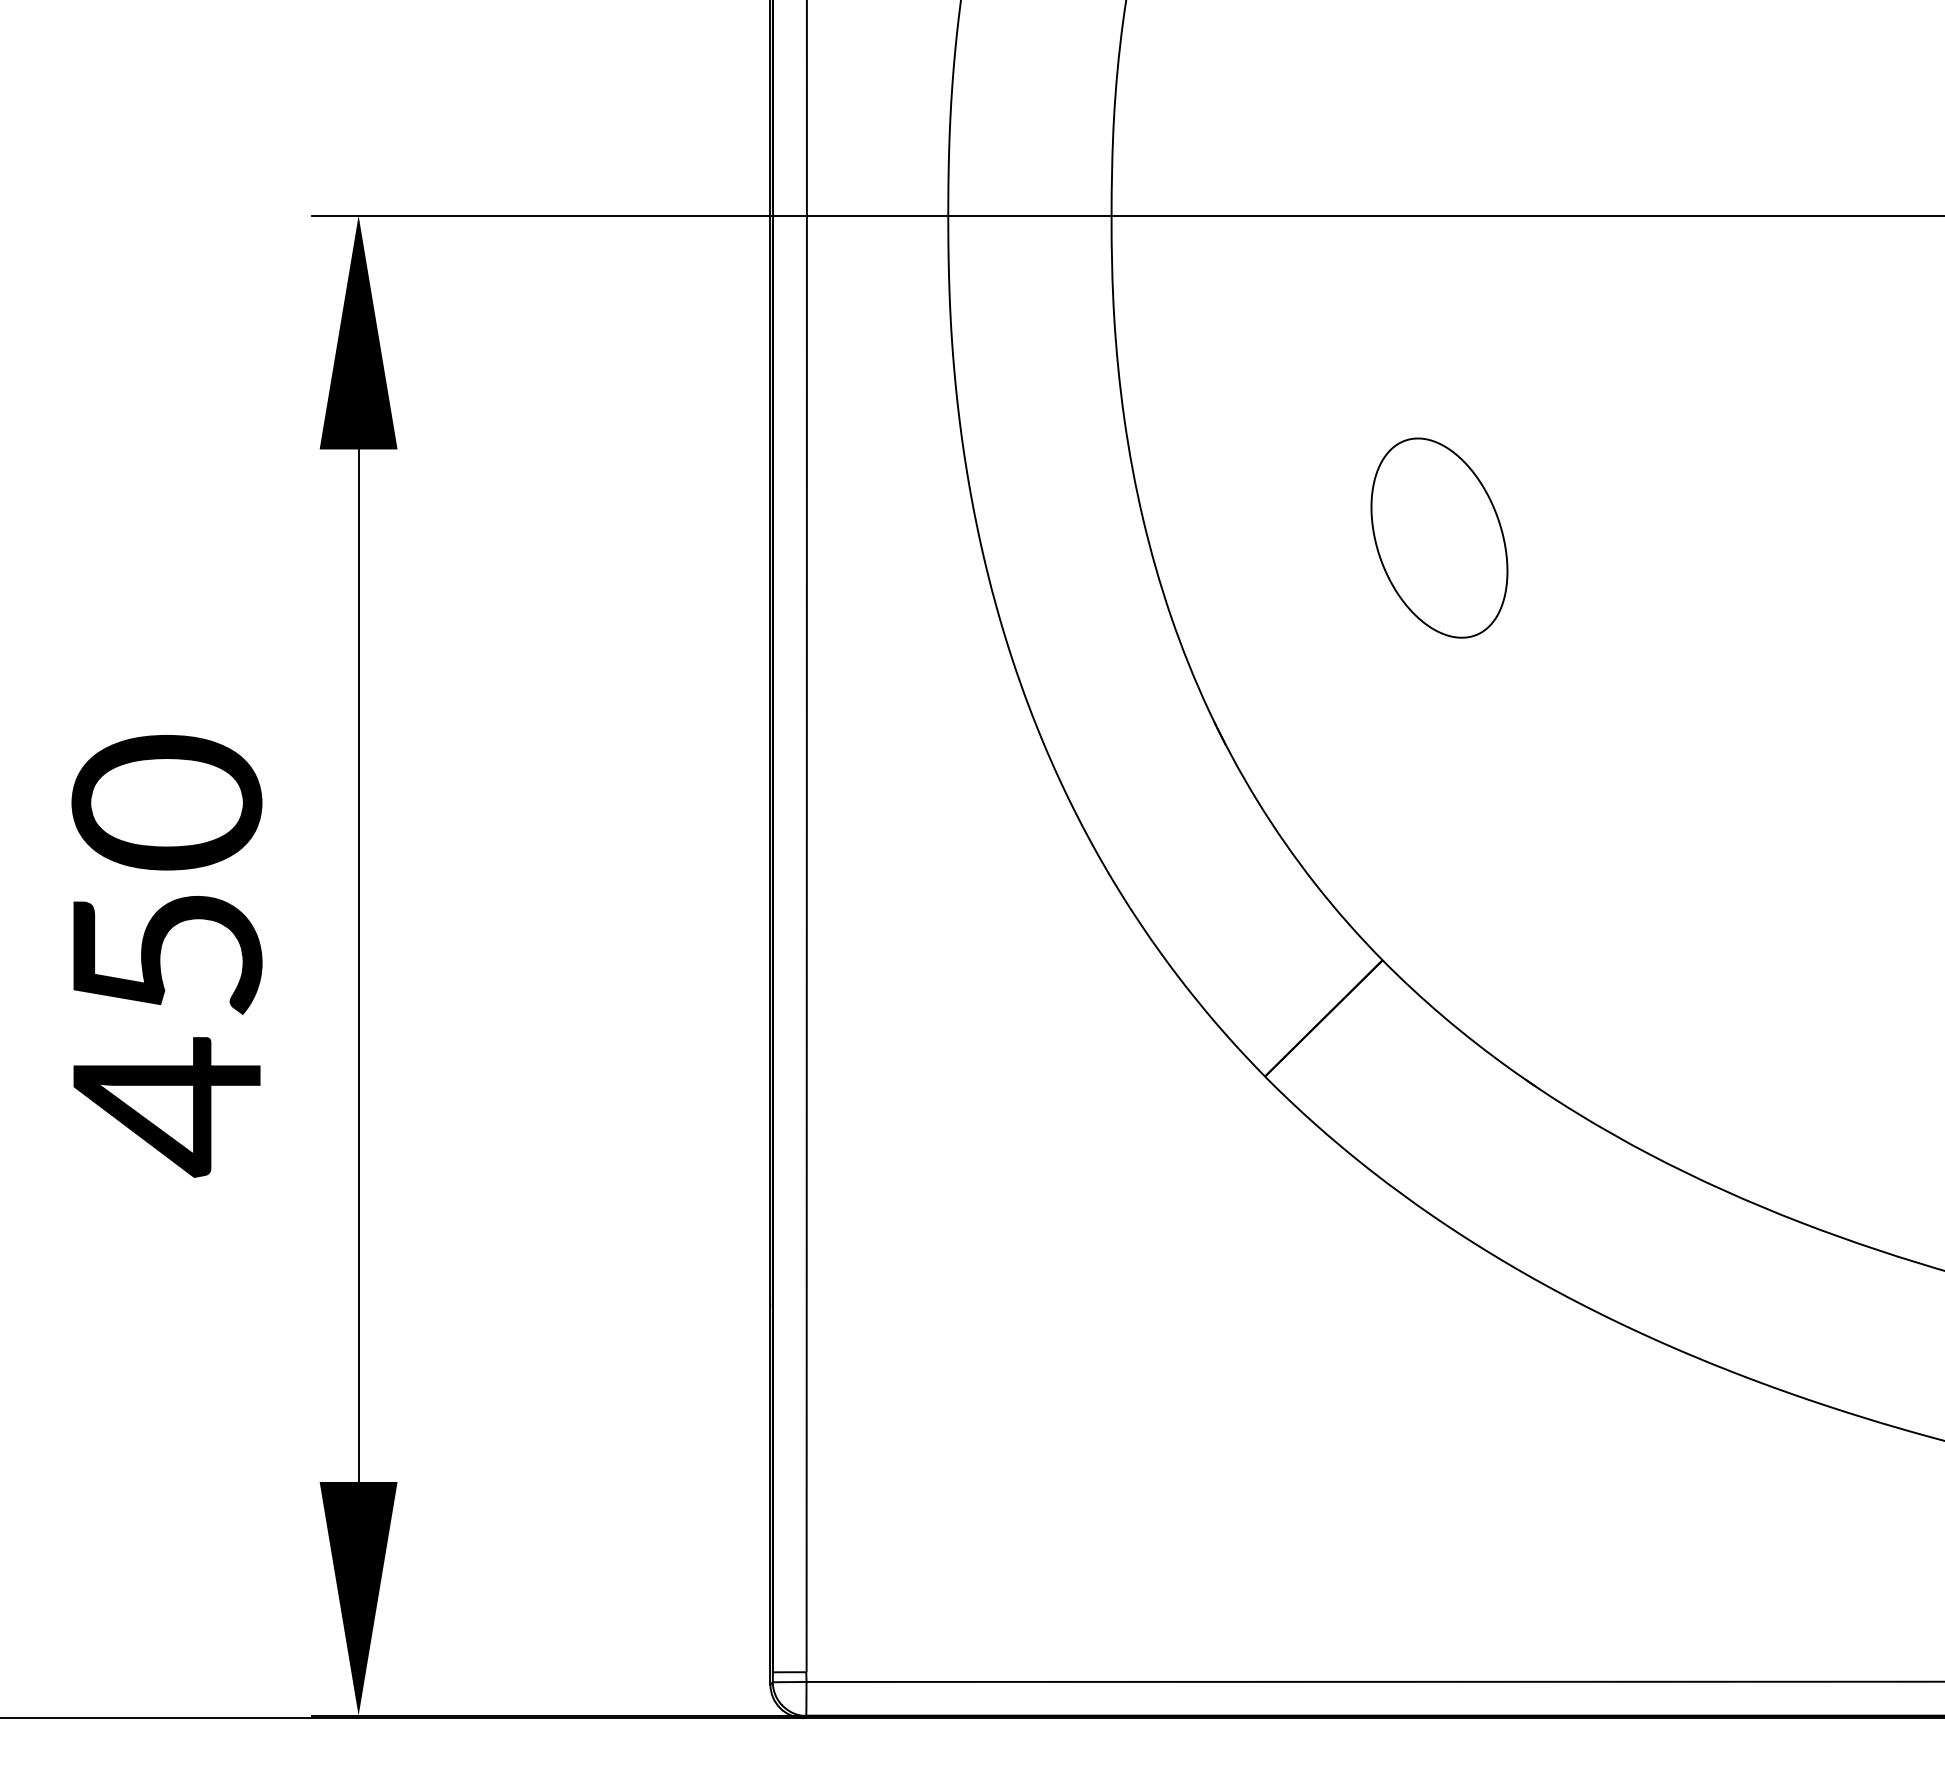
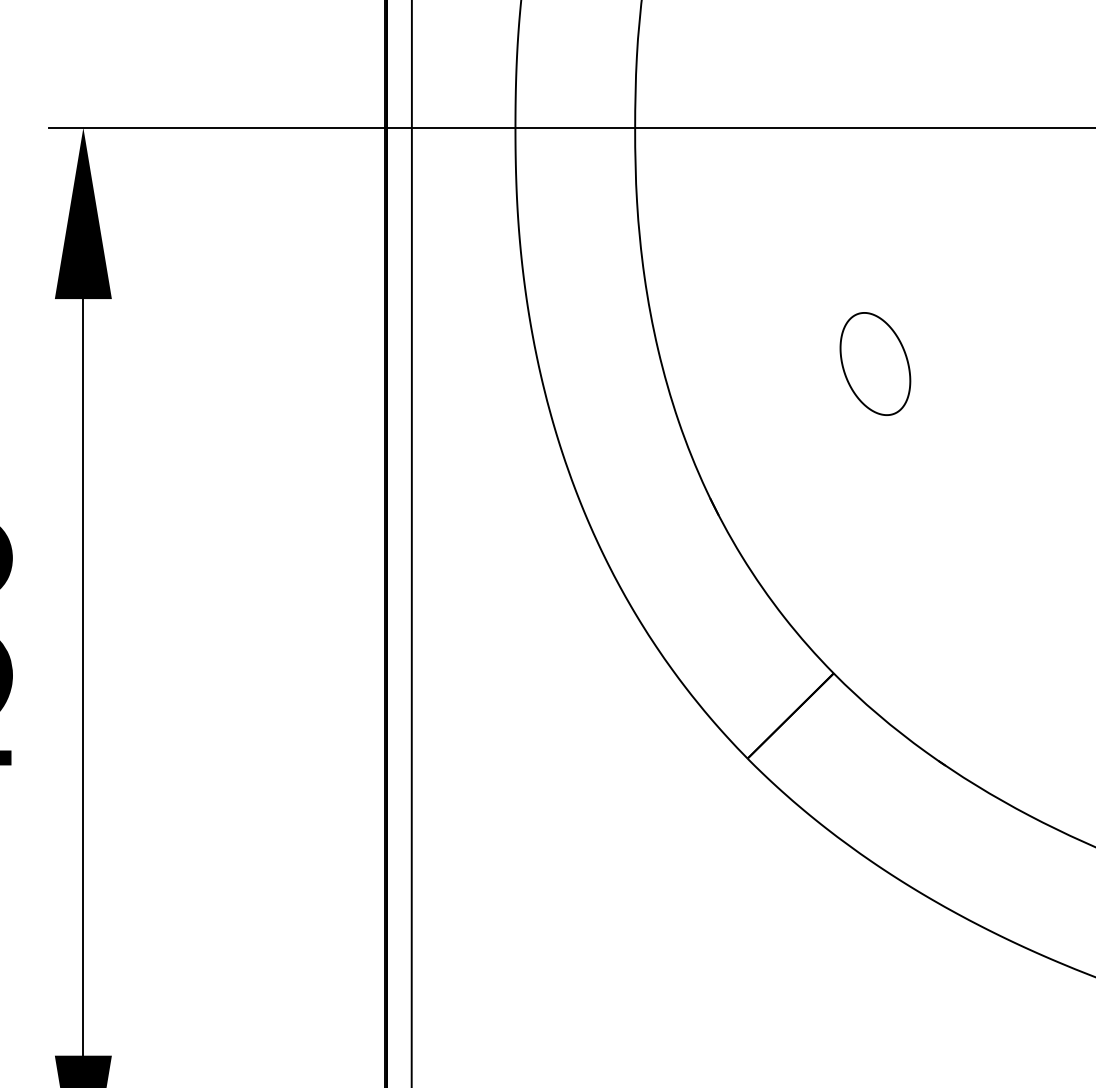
part: (1439, 537) -> (875, 363), size x0.7

